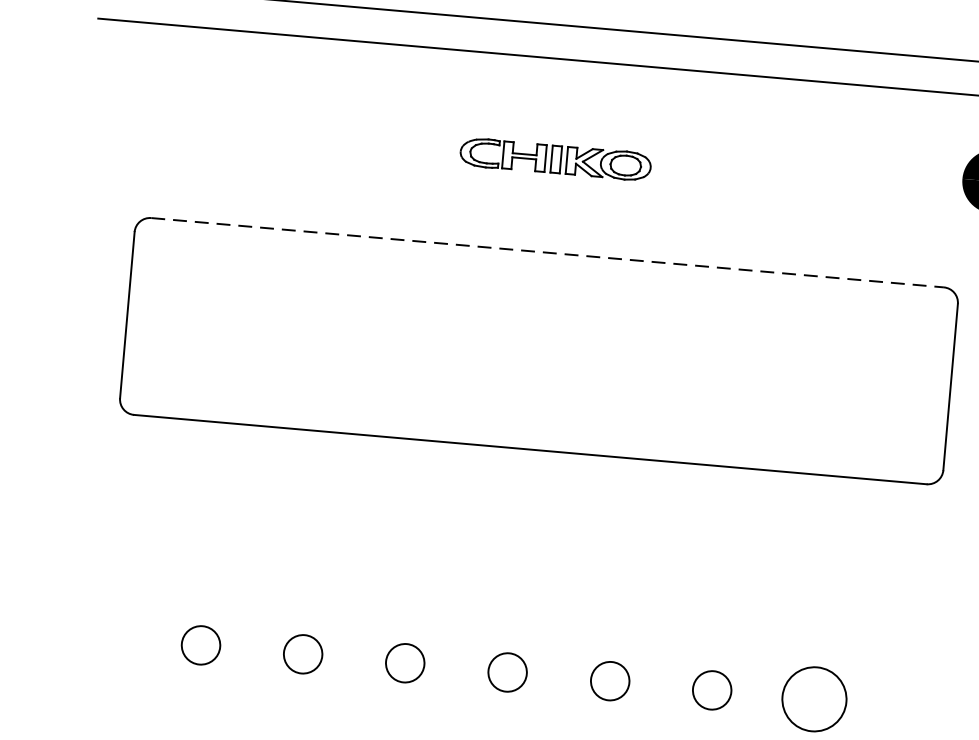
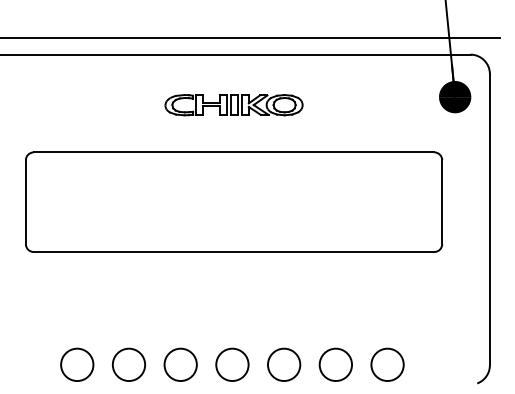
part: (554, 159) -> (233, 105), size x1.43
line: (548, 252) -> (234, 152), dashed -> solid
circle: (201, 644) -> (77, 364), size x1.67
circle: (302, 653) -> (128, 364), size x1.67
circle: (405, 662) -> (180, 364), size x1.67
circle: (507, 671) -> (232, 364), size x1.67
circle: (610, 680) -> (284, 364), size x1.67
circle: (711, 689) -> (335, 364), size x1.67

